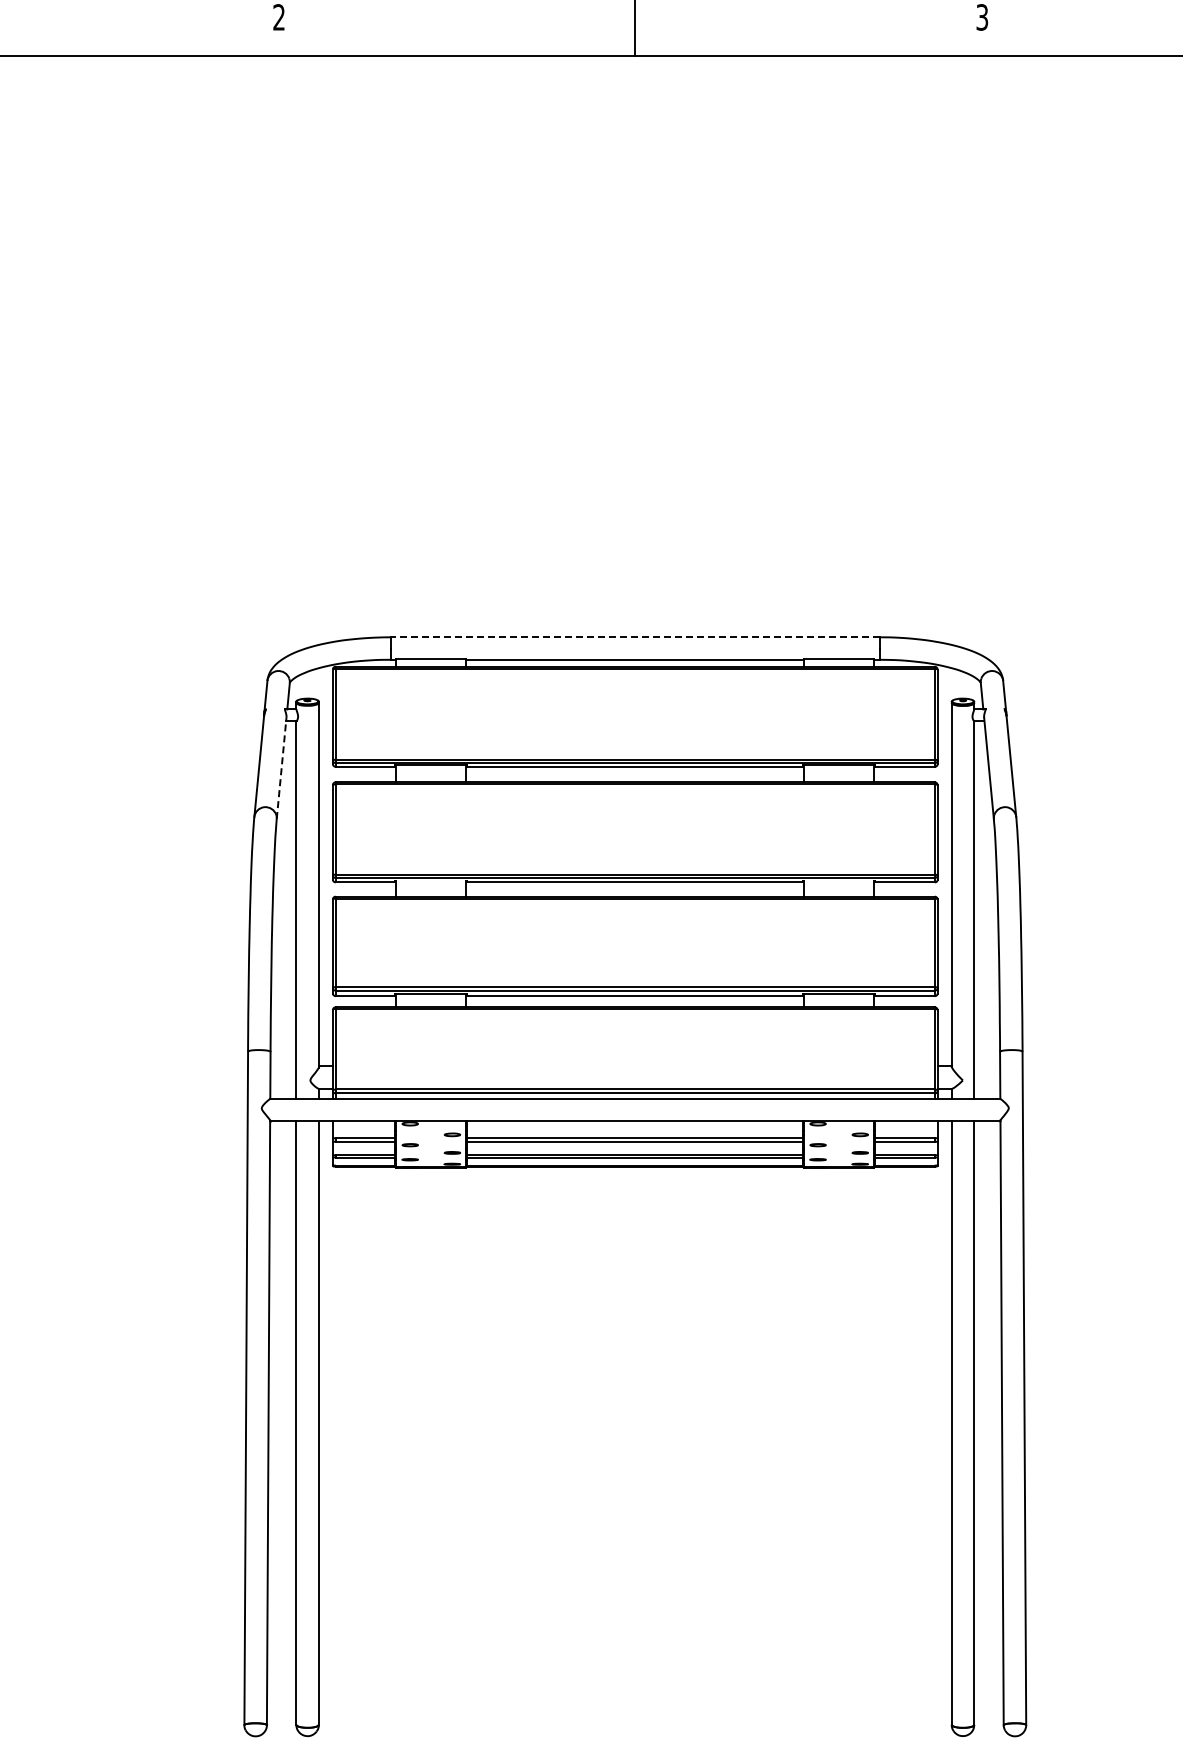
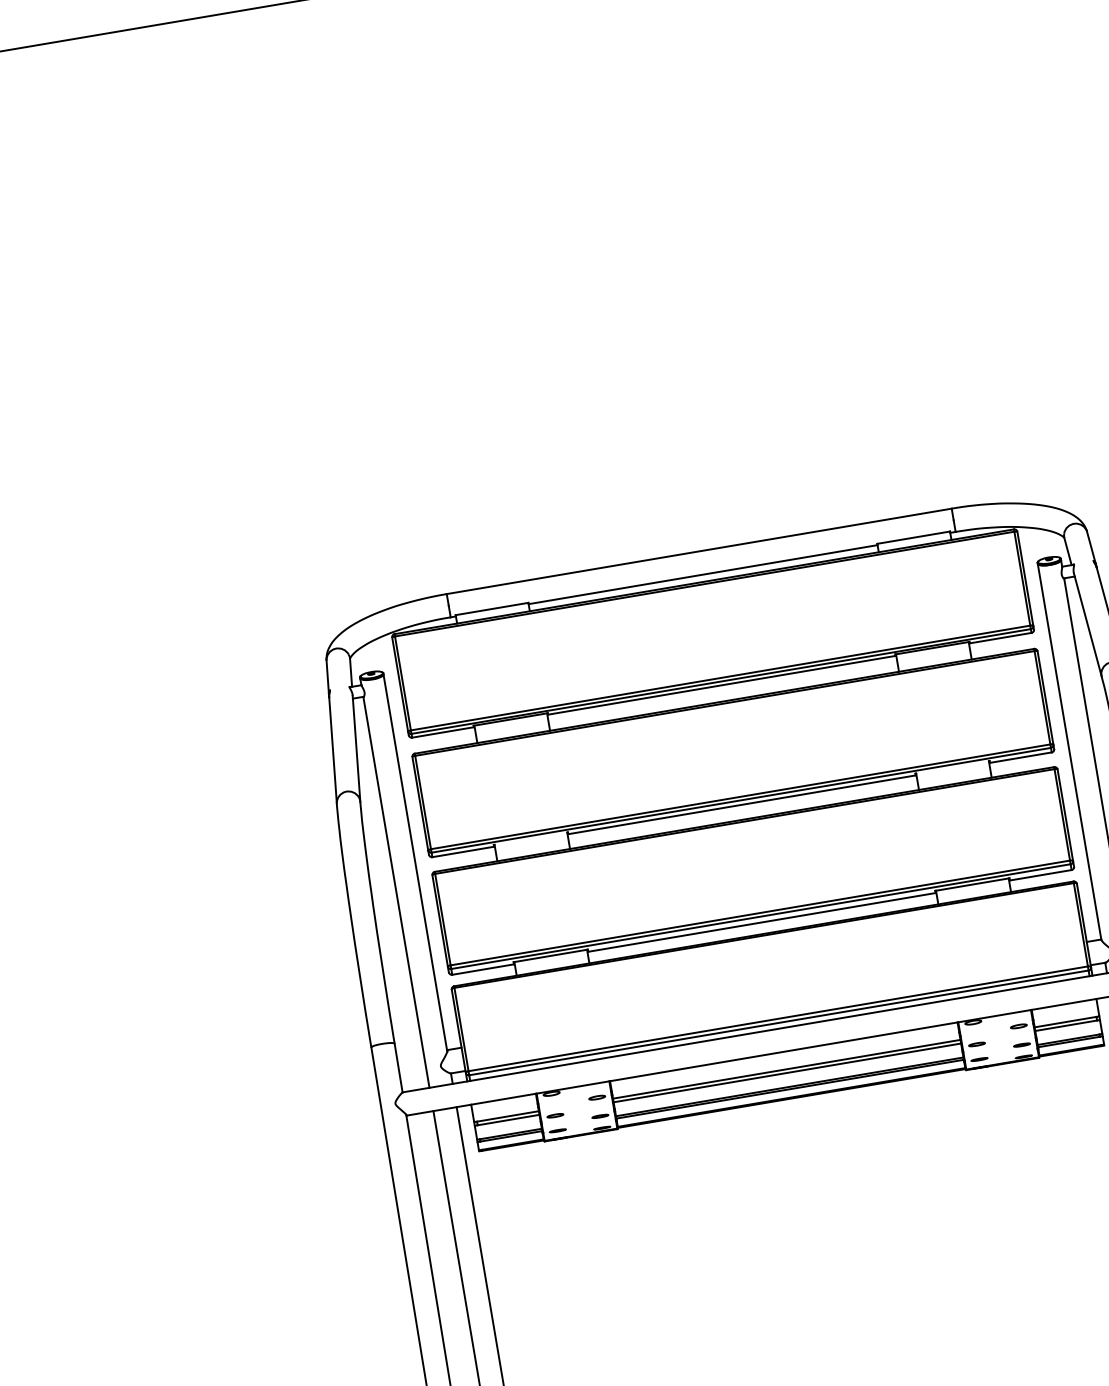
line: (634, 637) -> (698, 551), dashed -> solid
line: (281, 768) -> (356, 748), dashed -> solid

